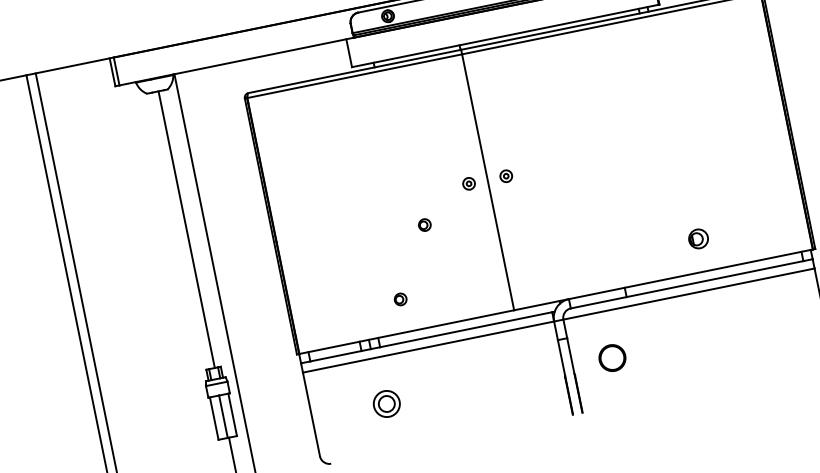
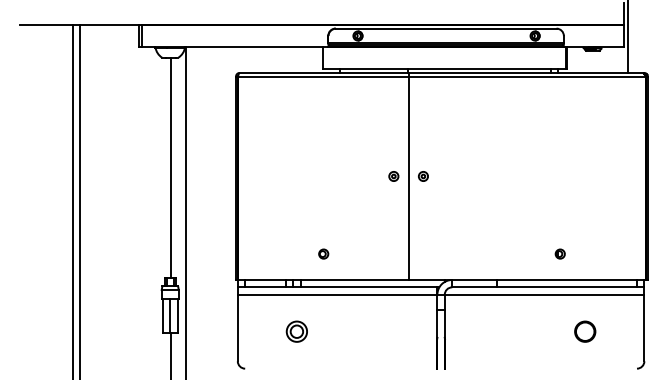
part: (424, 224) -> (353, 200), removed
part: (697, 238) -> (559, 253), size x0.62
circle: (612, 357) -> (585, 331), moved

